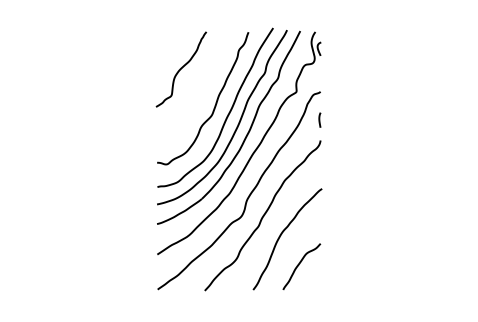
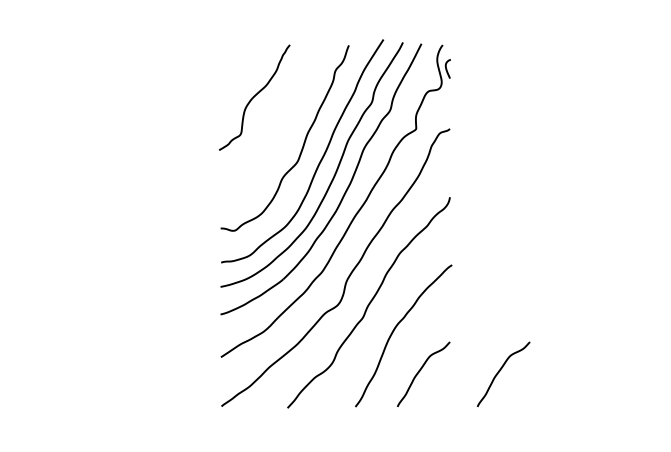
curve: (319, 119) -> (448, 167), removed
curve: (356, 265) -> (500, 372), added

